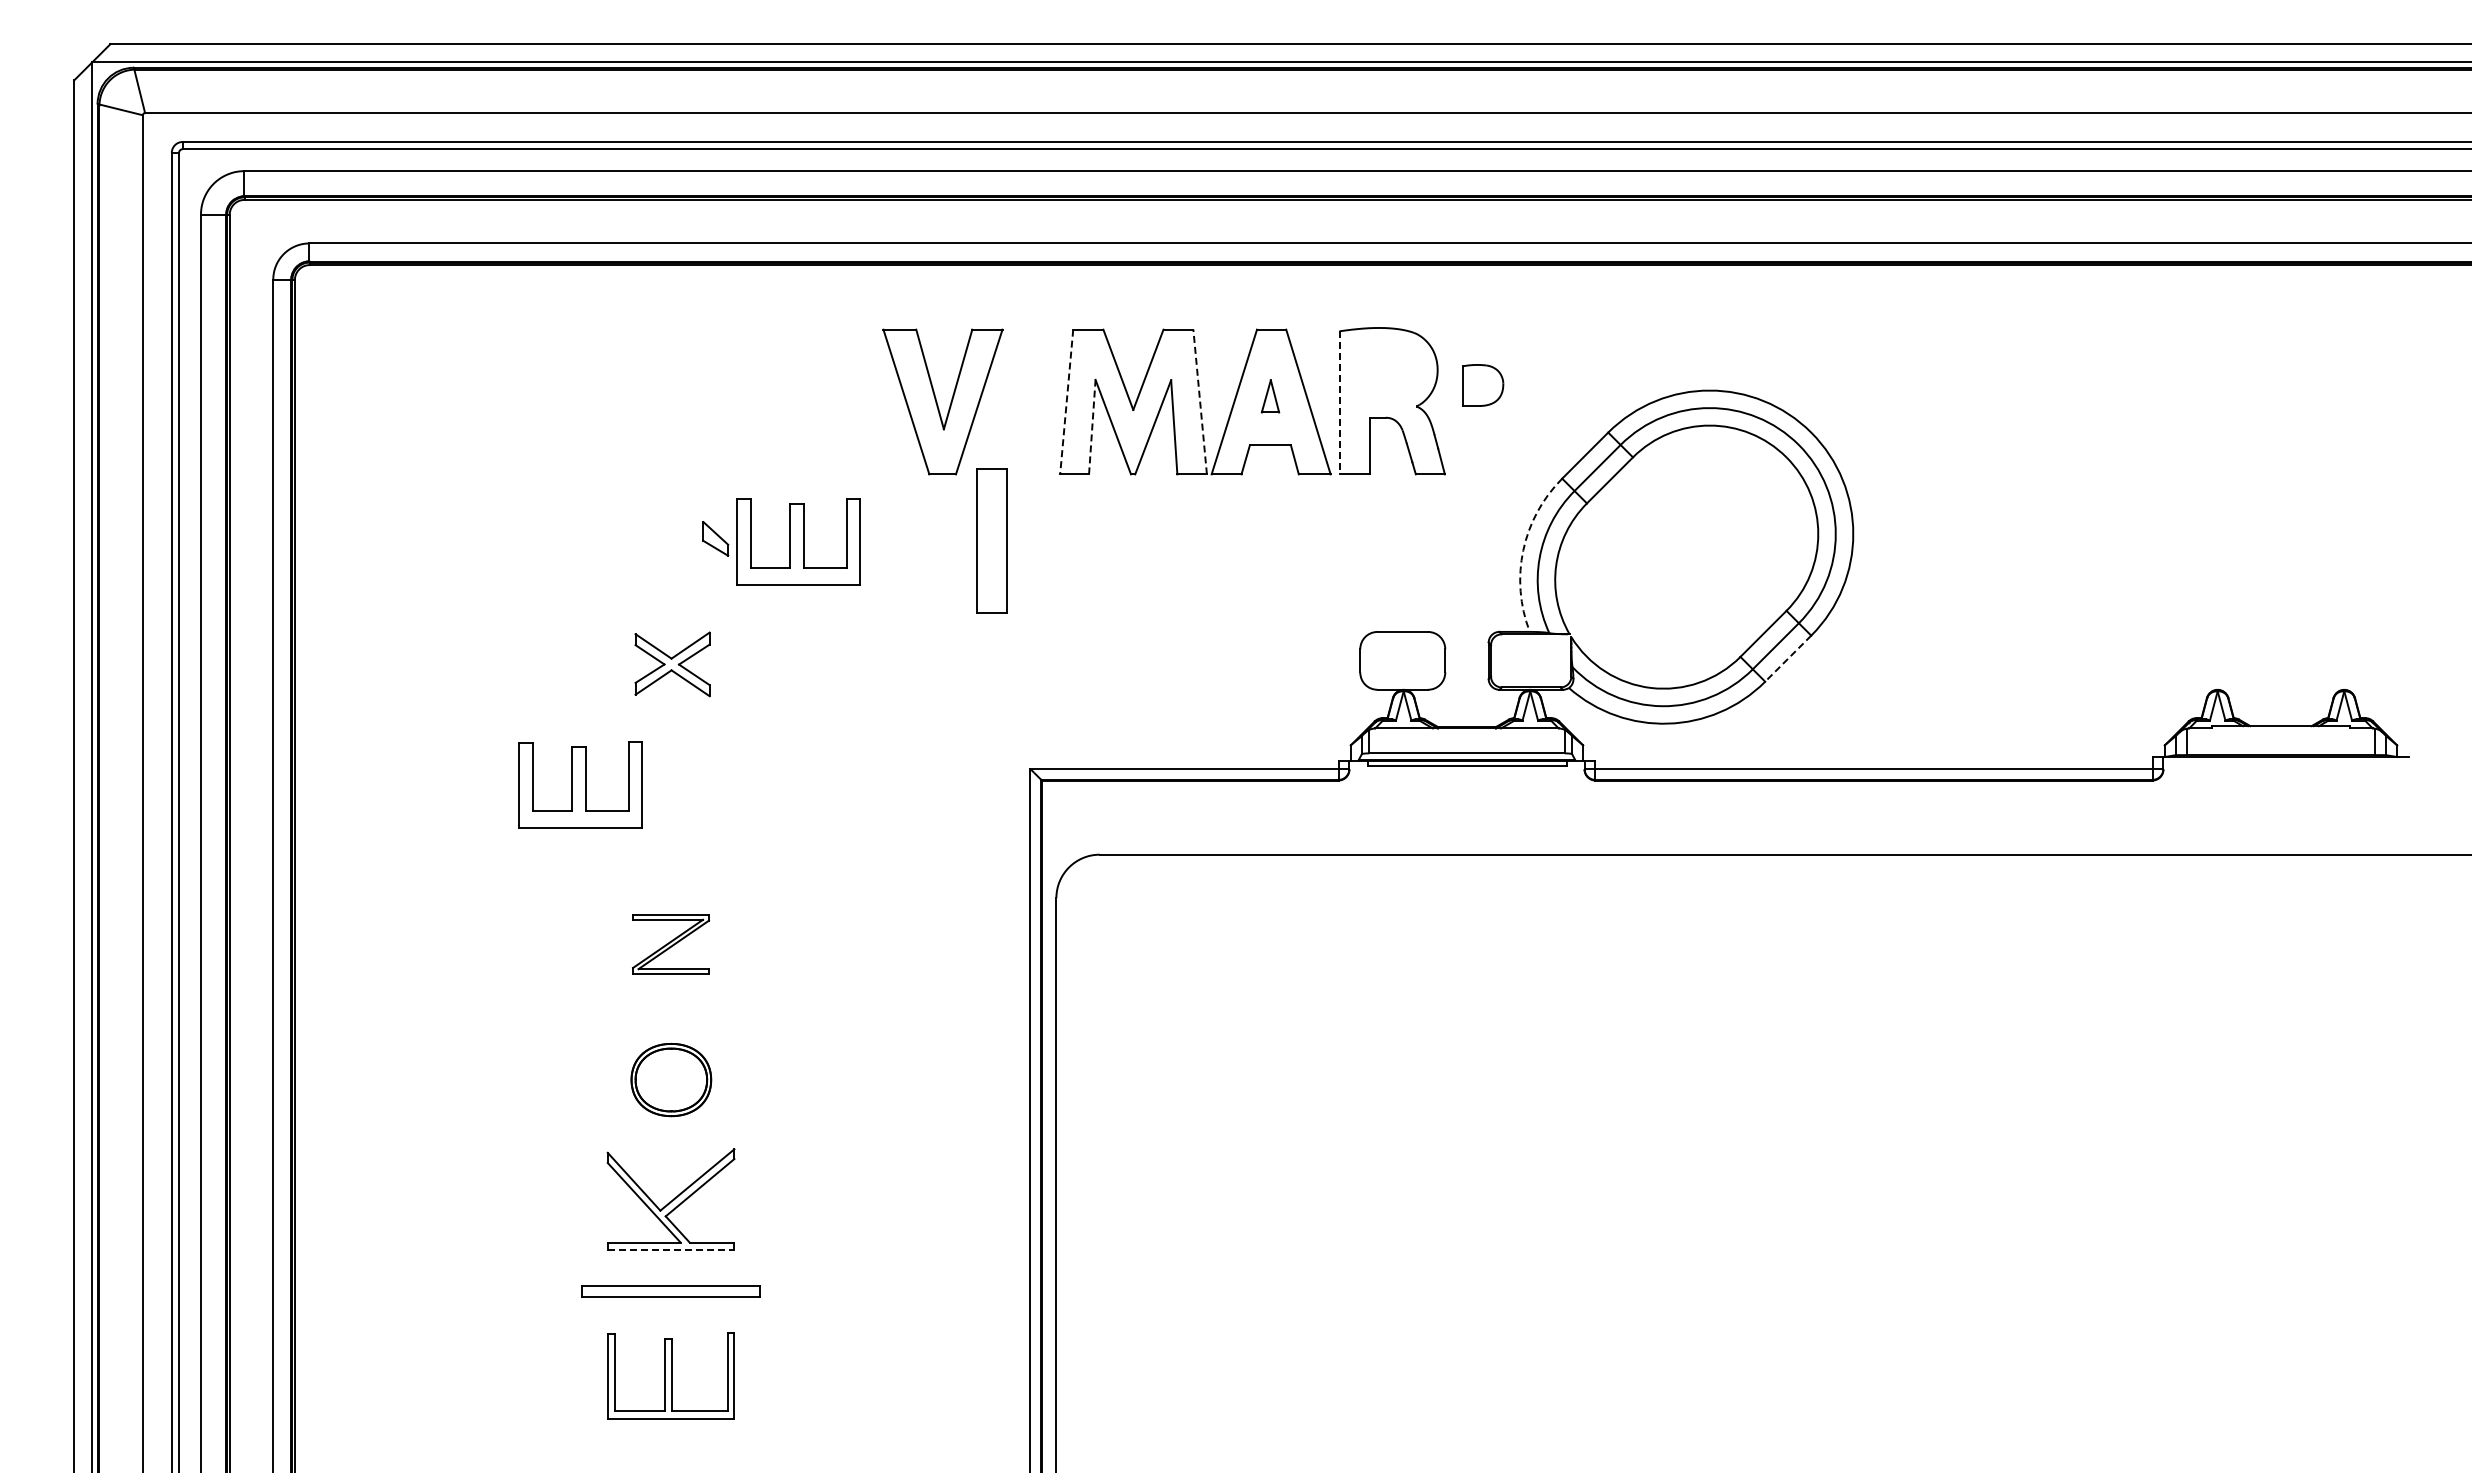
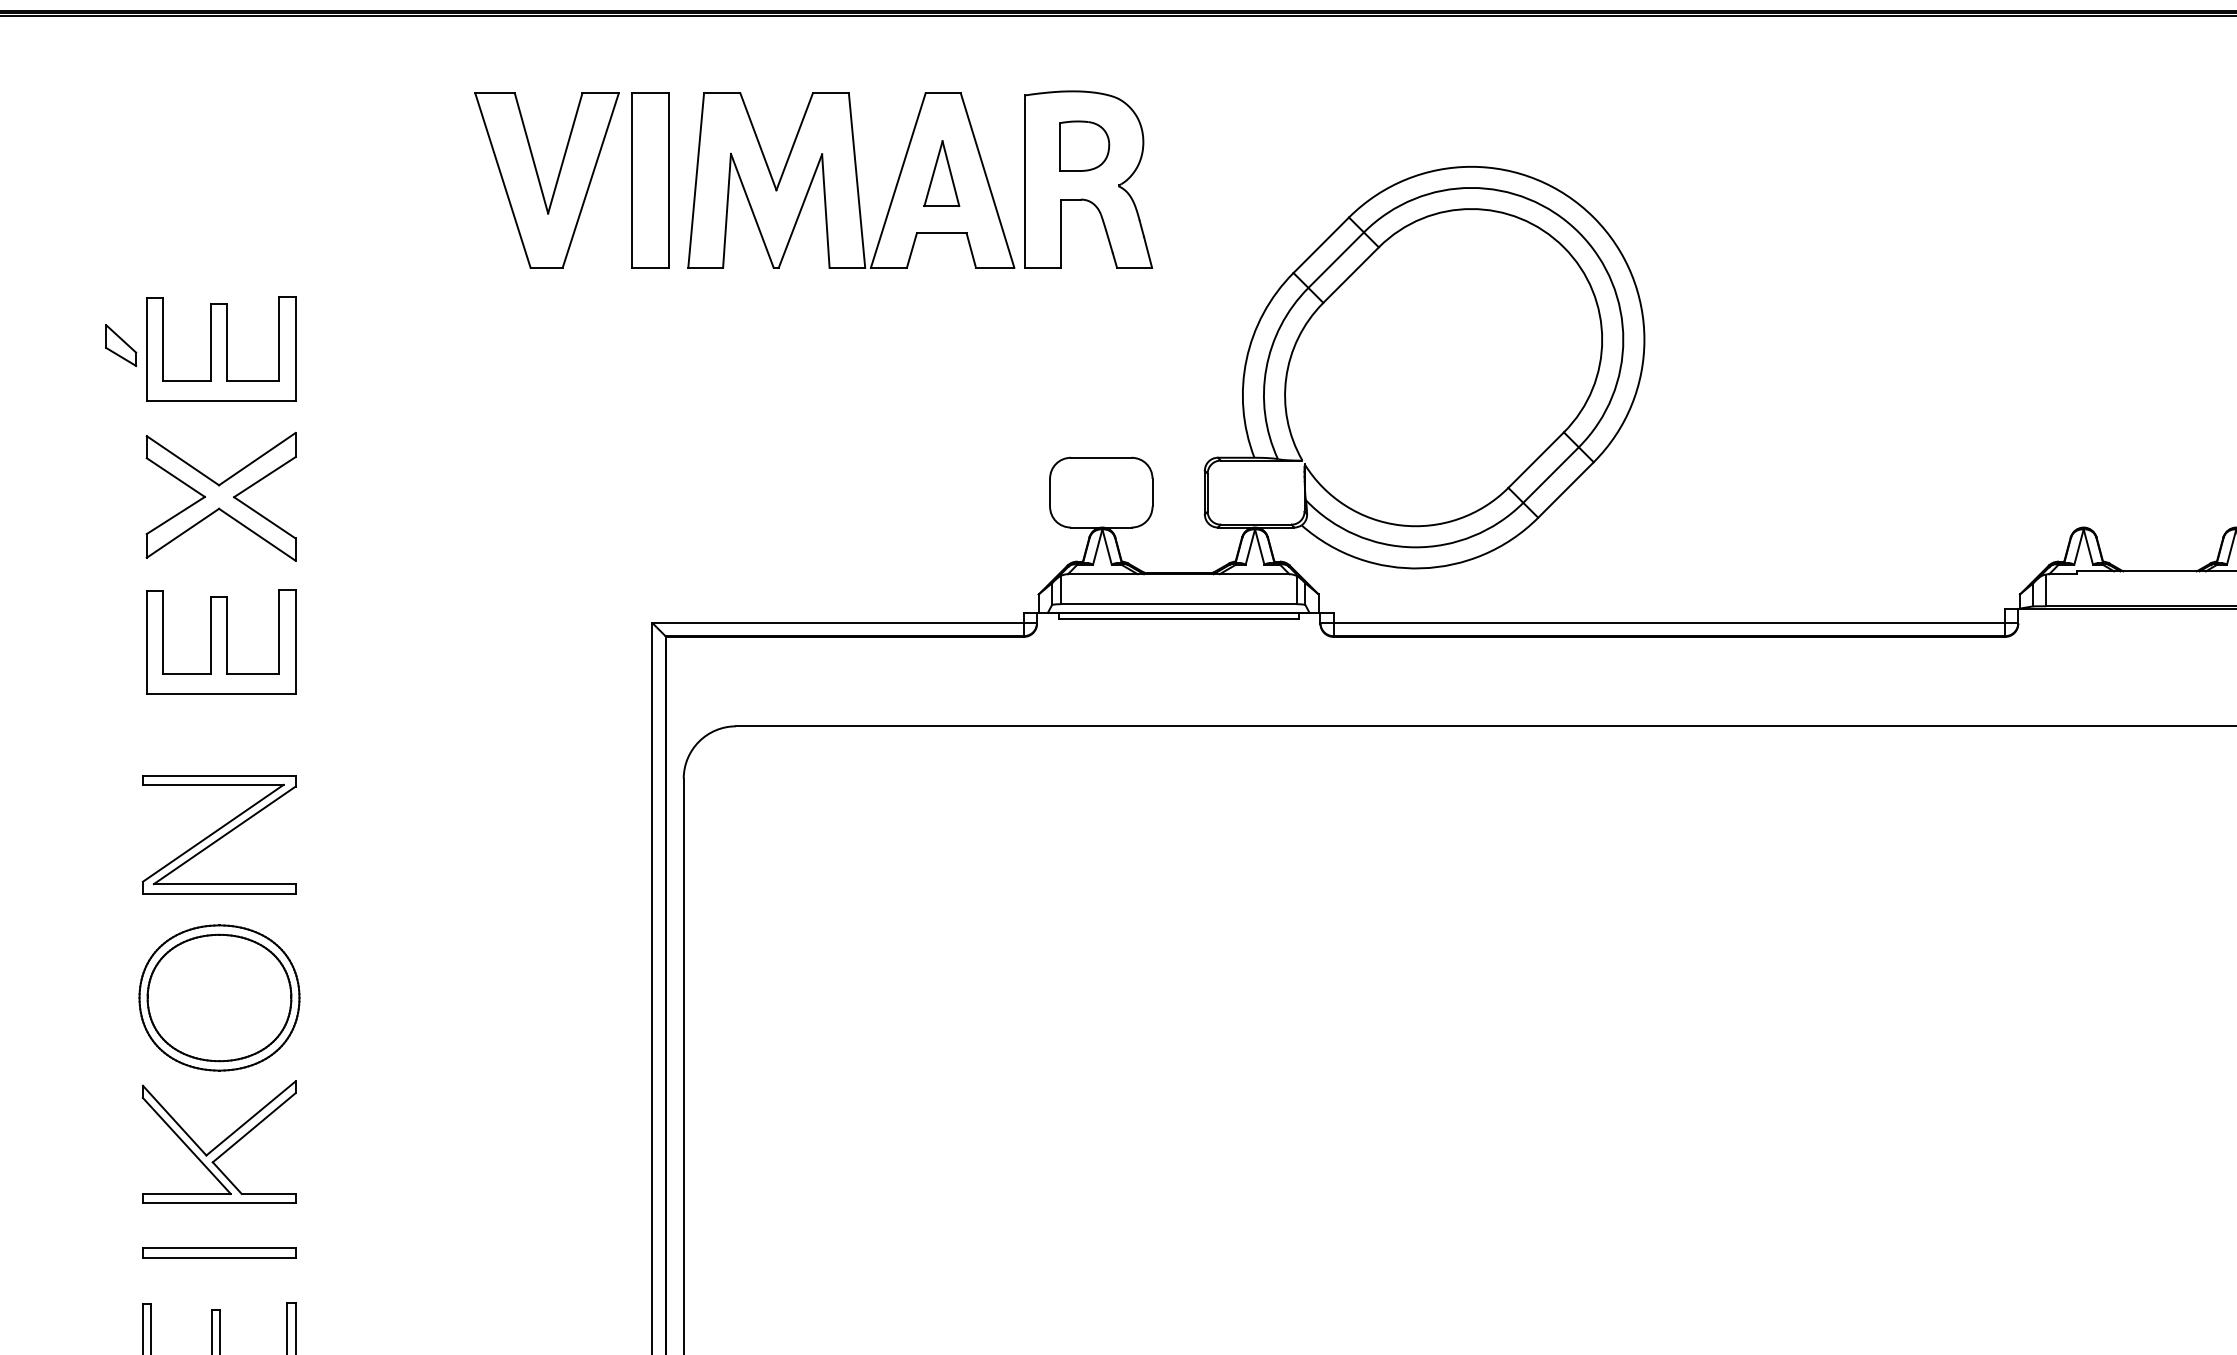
part: (1483, 385) -> (1085, 146), moved
part: (1270, 396) -> (941, 173), size x1.67
line: (1066, 402) -> (695, 181), dashed -> solid
line: (1200, 402) -> (857, 181), dashed -> solid
line: (1339, 402) -> (1025, 181), dashed -> solid
line: (1092, 426) -> (727, 210), dashed -> solid
part: (991, 540) -> (650, 180), moved
part: (789, 541) -> (210, 348), moved
arc: (1523, 550) -> (1246, 359), dashed -> solid
line: (1788, 658) -> (1566, 489), dashed -> solid
part: (672, 664) -> (220, 497), size x1.67
part: (580, 784) -> (220, 641), moved
part: (670, 944) -> (218, 834), size x1.67
part: (671, 1079) -> (219, 997), size x1.67
line: (671, 1250) -> (219, 1203), dashed -> solid
part: (670, 1291) -> (218, 1252), size x0.71

